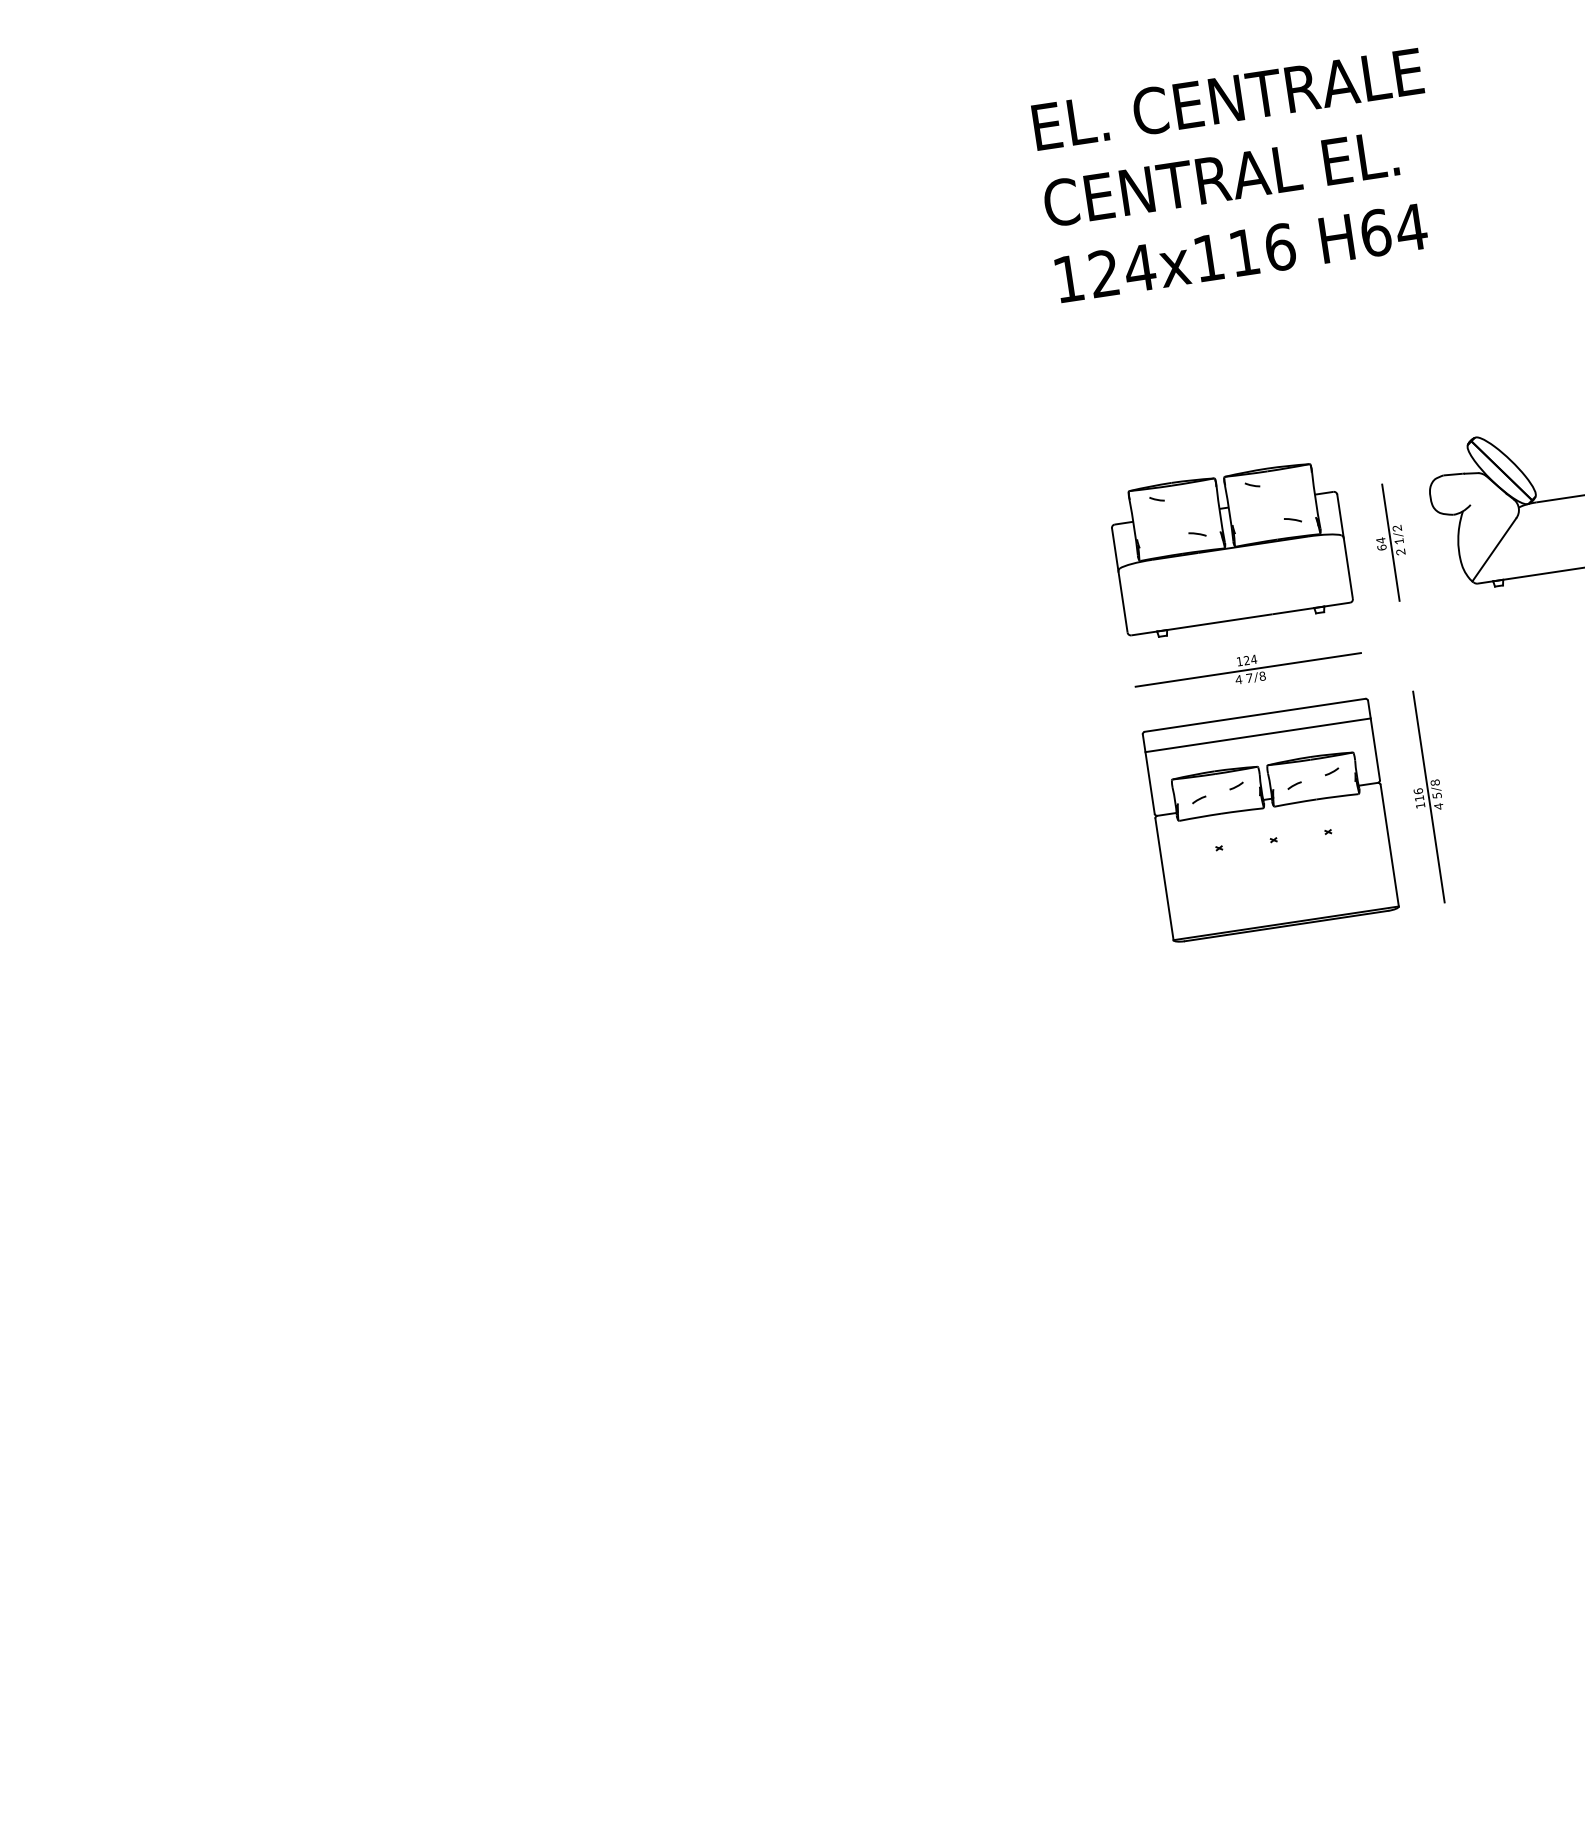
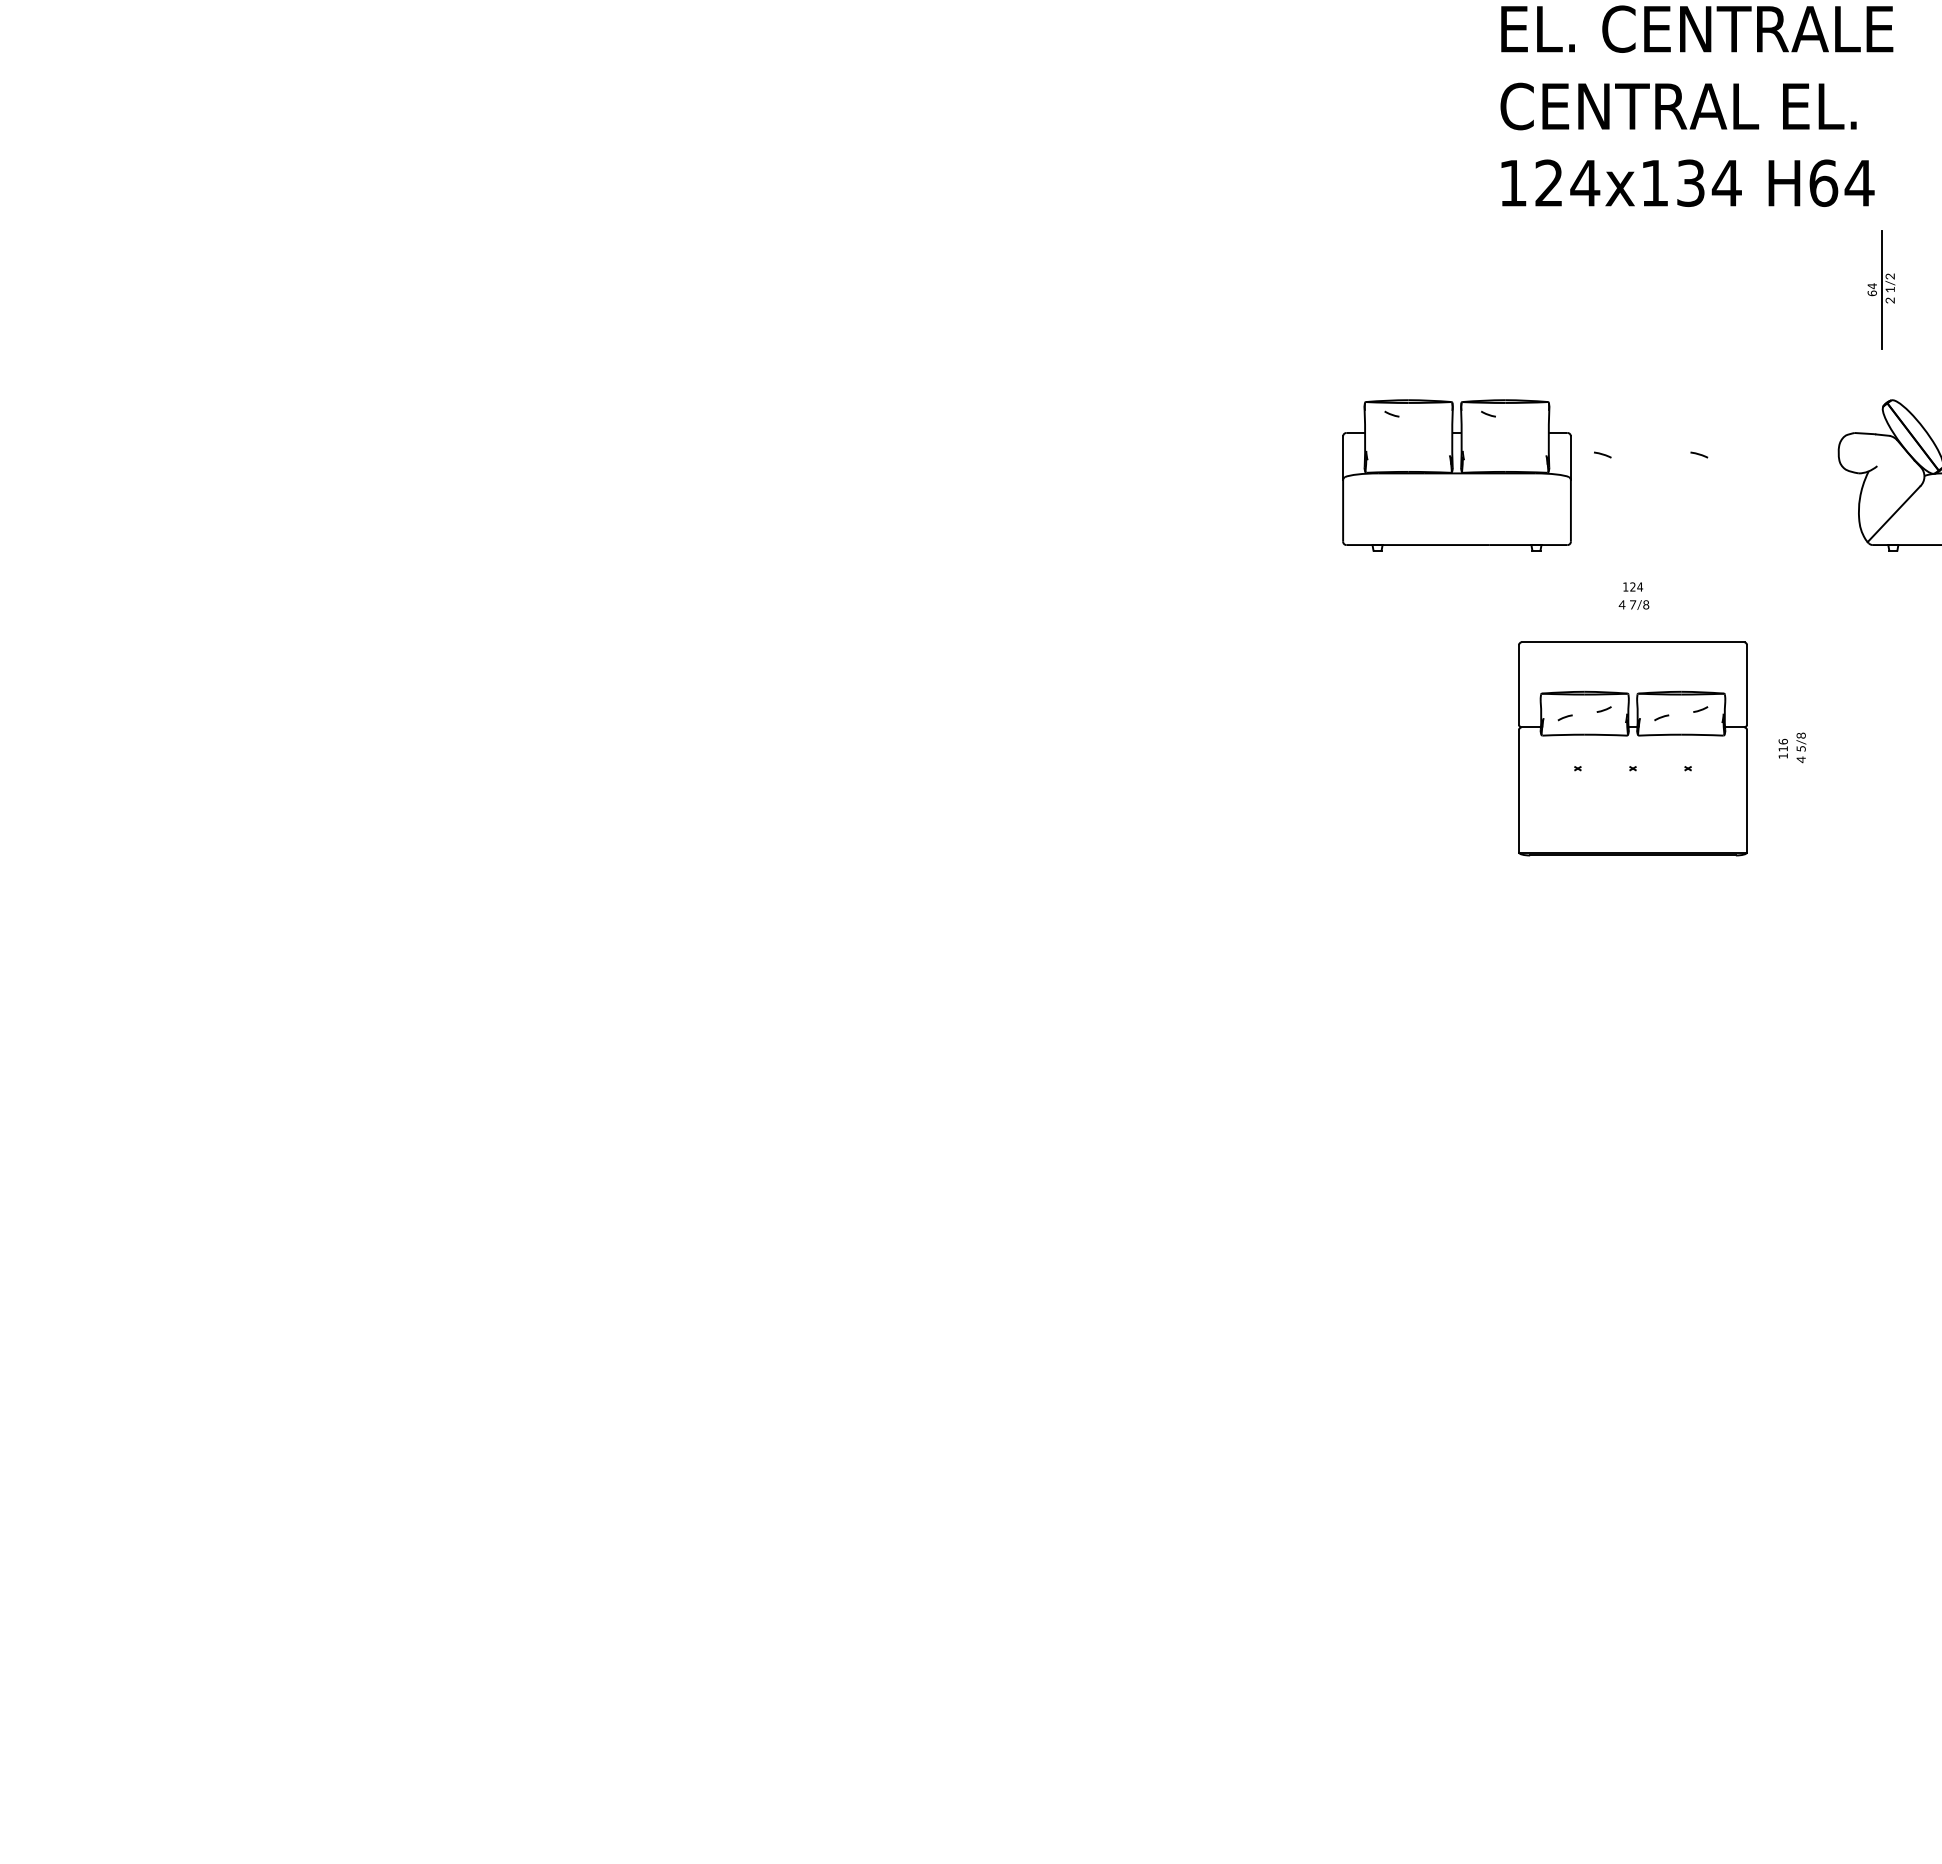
text: (1262, 250) -> (1709, 183), 124x116 -> 124x134
part: (1390, 542) -> (1881, 289), moved
part: (1229, 550) -> (1456, 475), moved
line: (1247, 670) -> (1632, 596), removed
line: (1257, 735) -> (1632, 662), removed
line: (1428, 796) -> (1792, 748), removed

